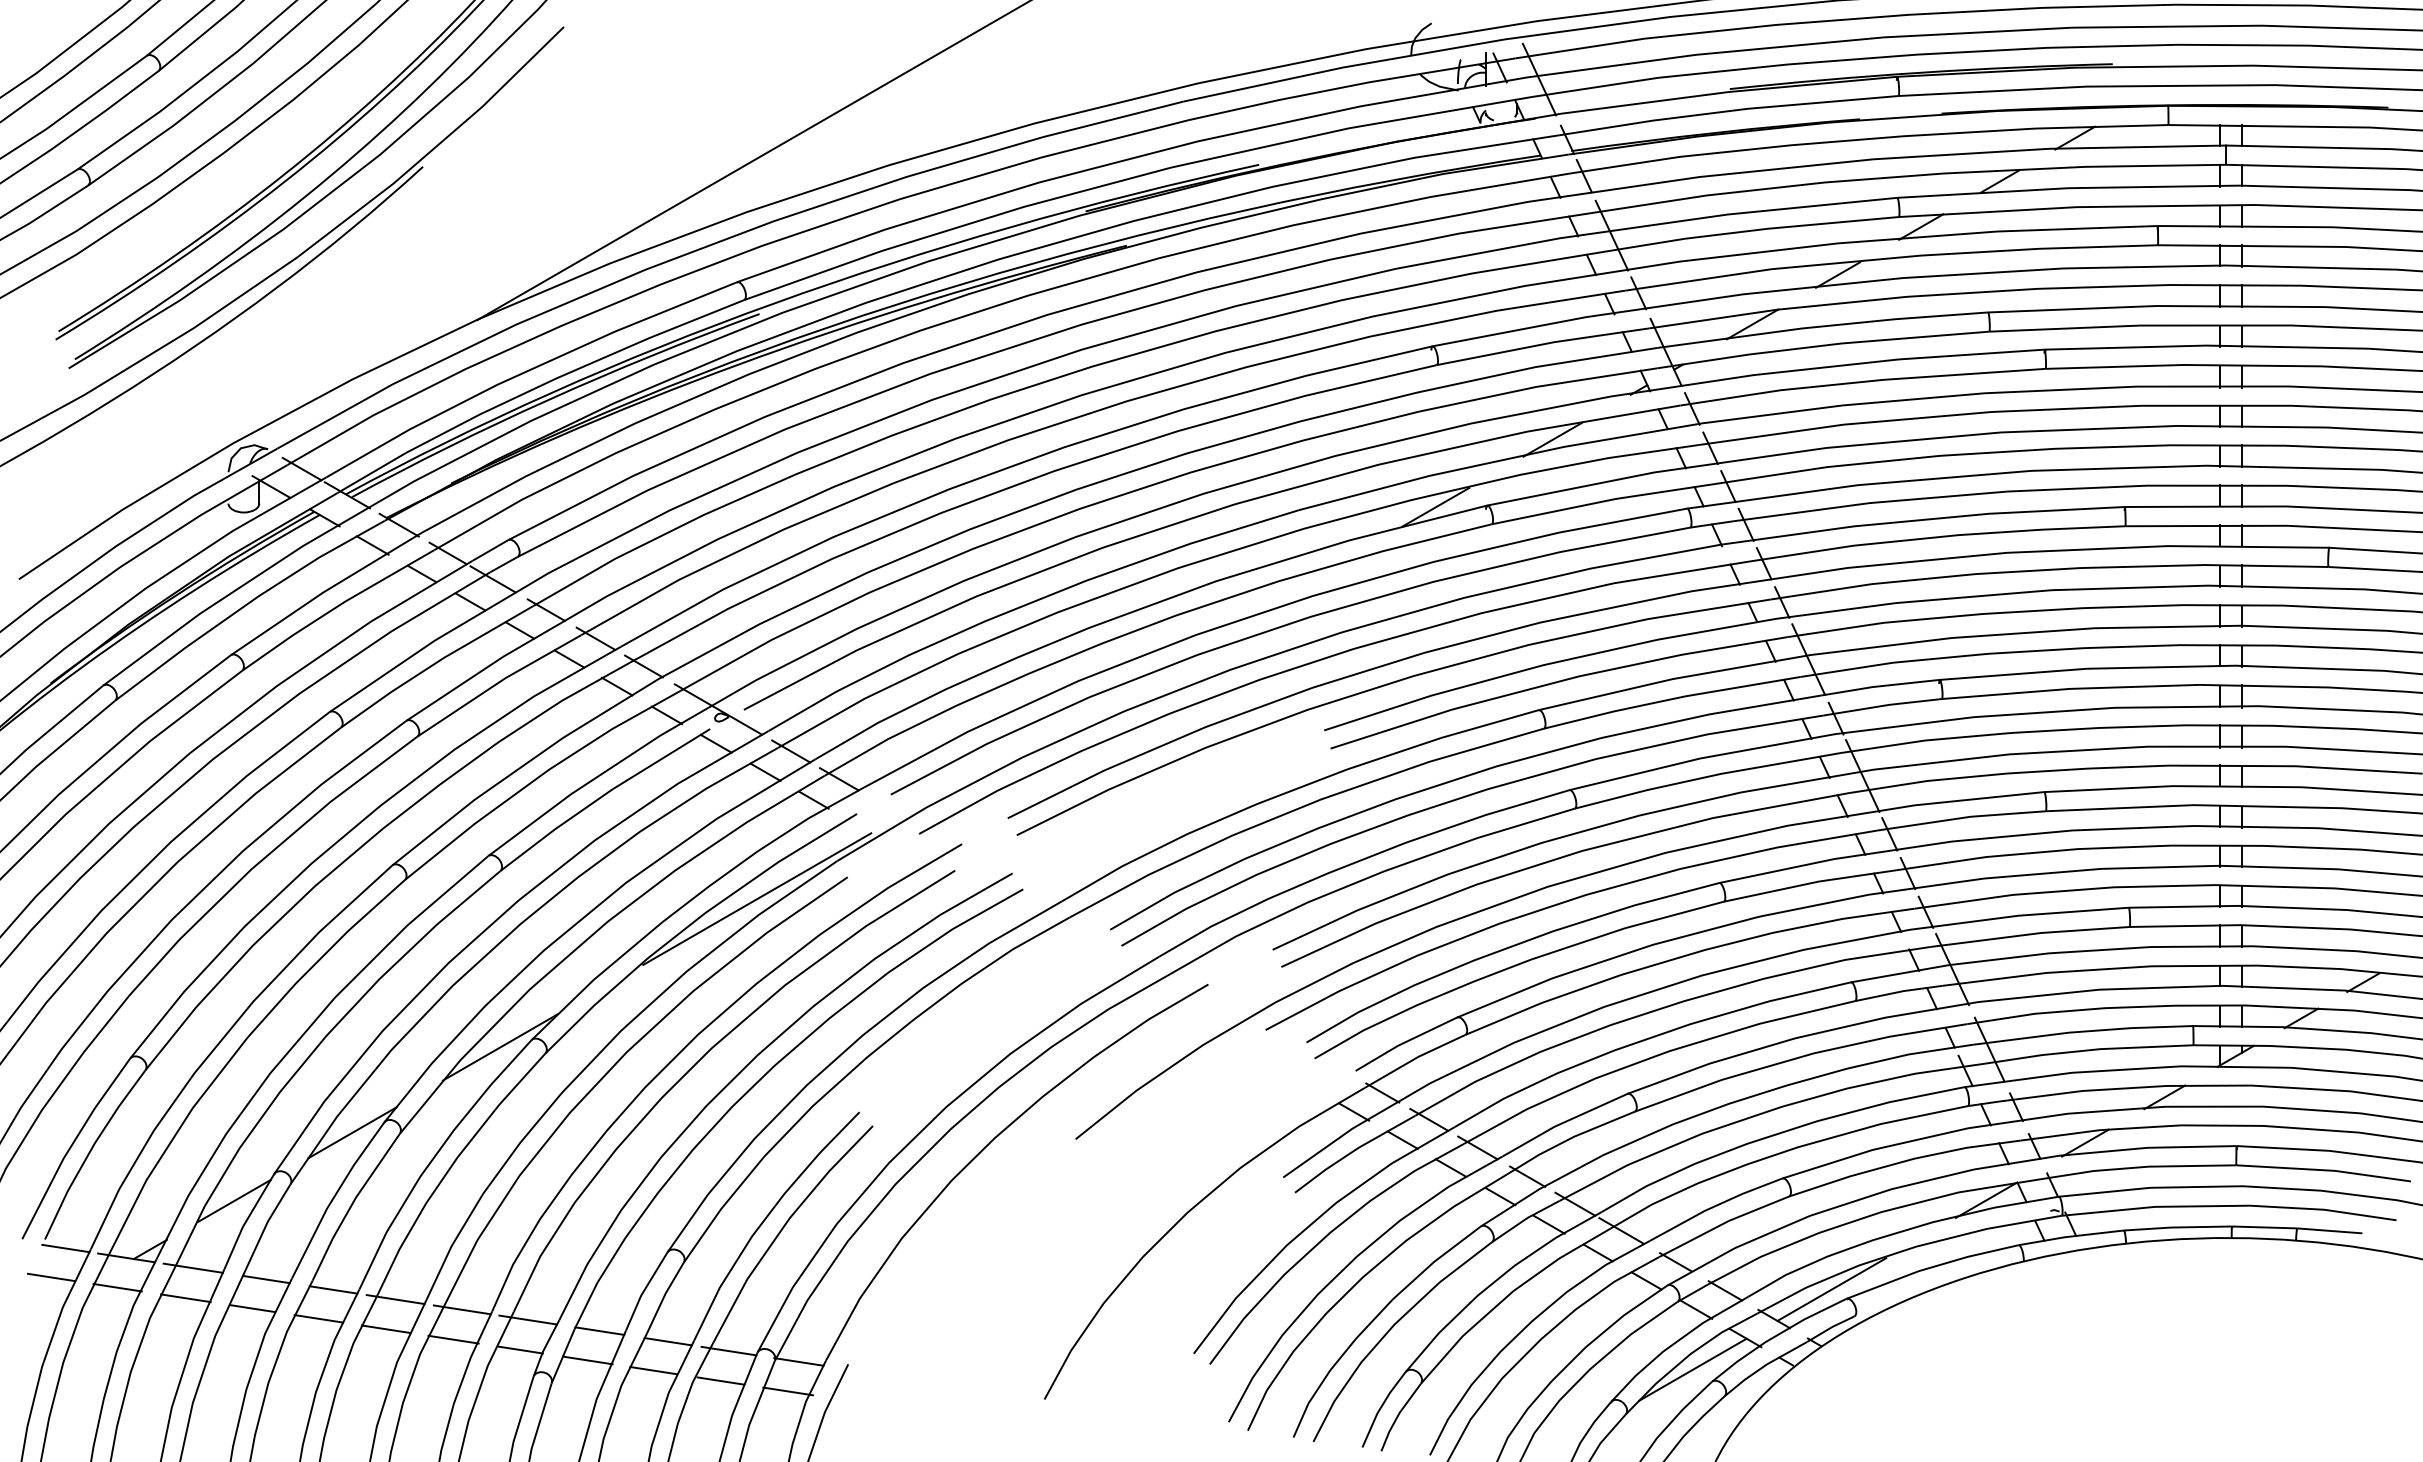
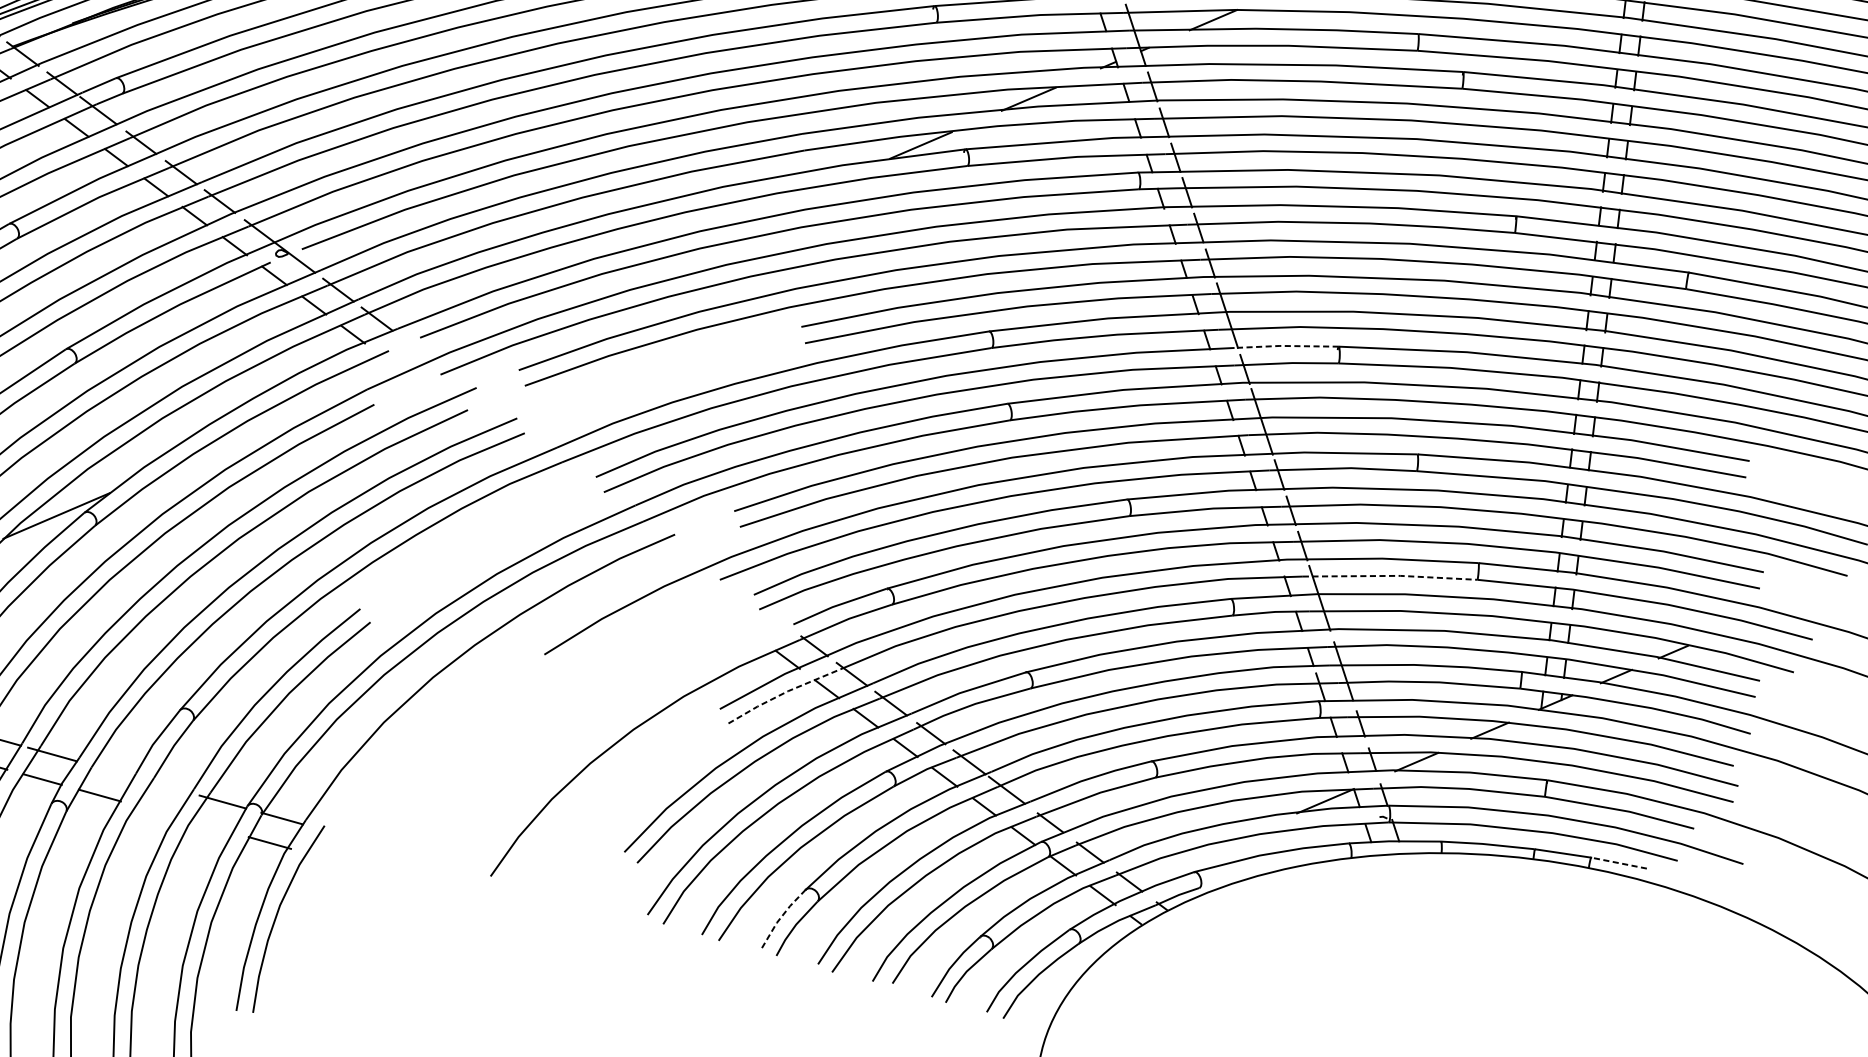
line: (1879, 686) -> (1285, 346), solid -> dashed
line: (757, 898) -> (294, 413), removed
line: (2030, 934) -> (1390, 576), solid -> dashed
line: (1353, 1151) -> (783, 693), solid -> dashed
line: (2329, 1230) -> (1618, 862), solid -> dashed
line: (1831, 1289) -> (1182, 862), removed
line: (599, 1330) -> (113, 770), removed
line: (667, 1341) -> (170, 787), removed
line: (1692, 1369) -> (1053, 917), removed
line: (653, 1370) -> (155, 811), removed
line: (720, 1380) -> (212, 826), removed
line: (1380, 1408) -> (780, 918), solid -> dashed

